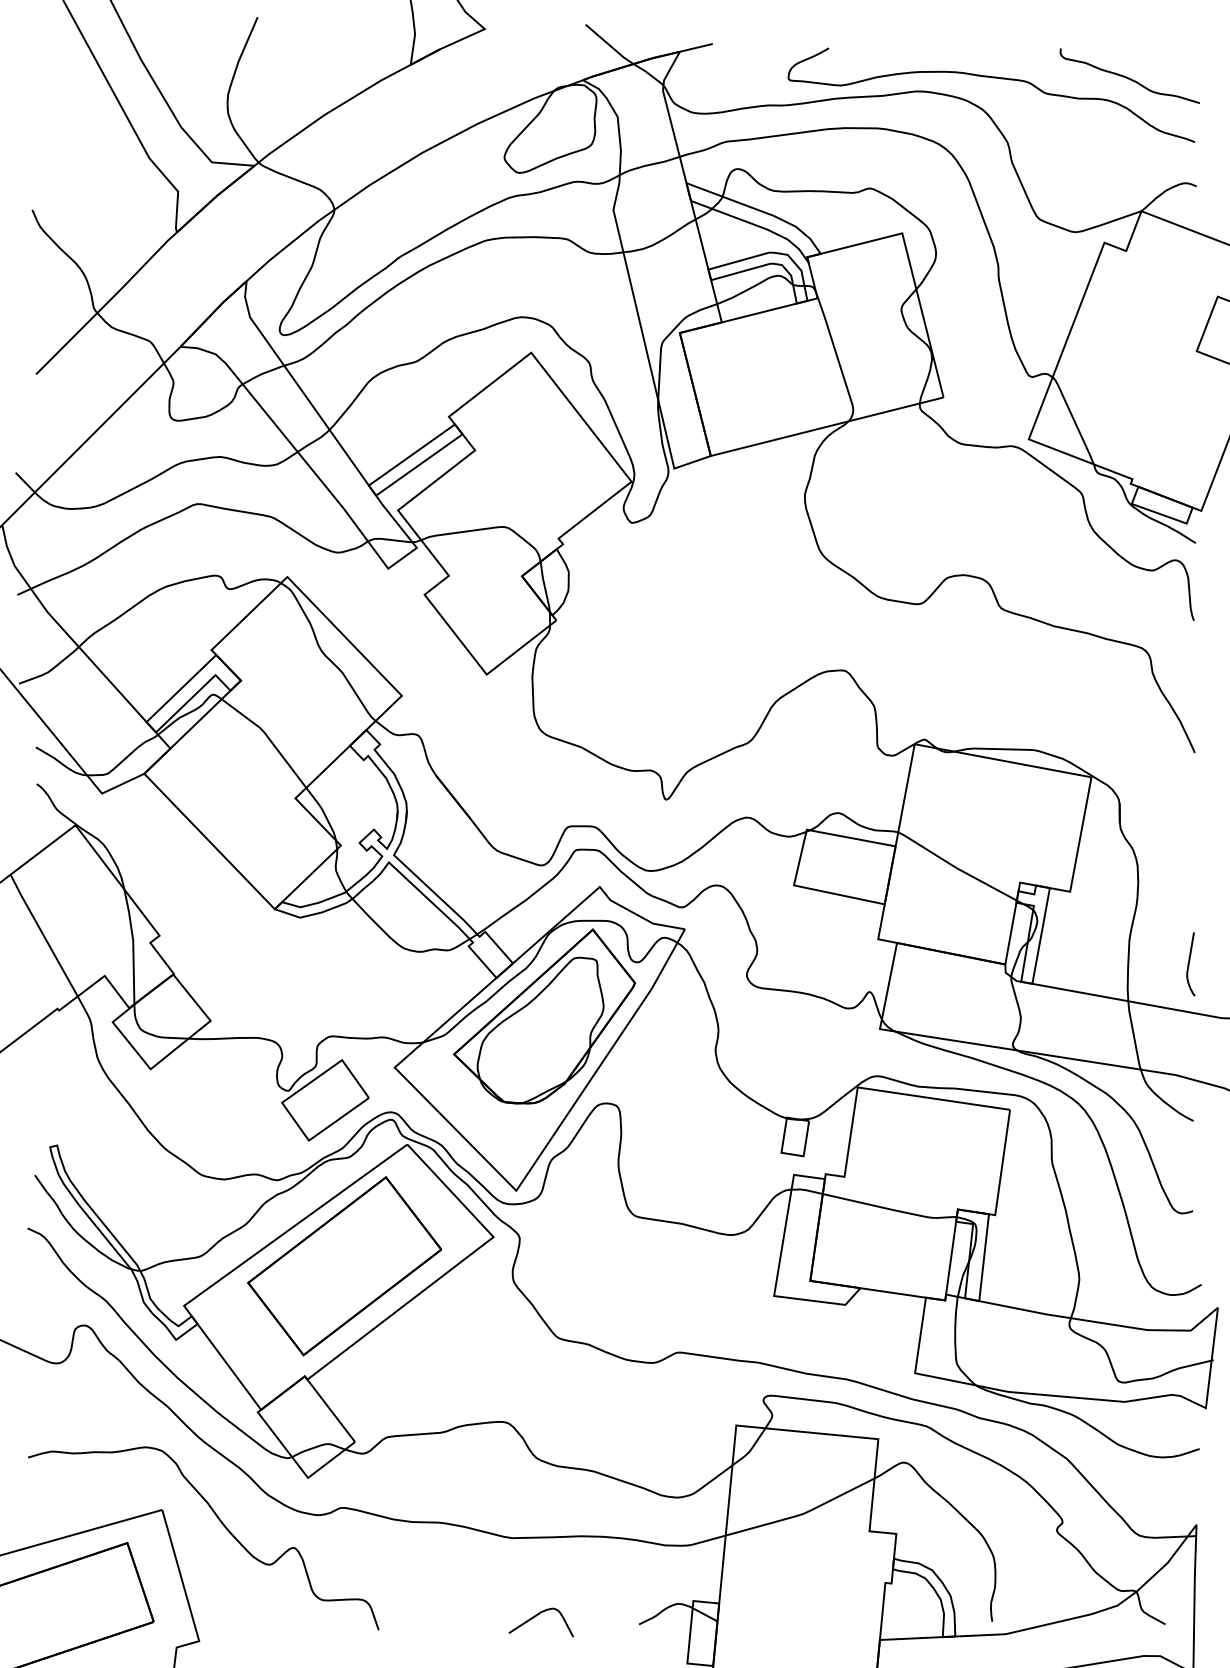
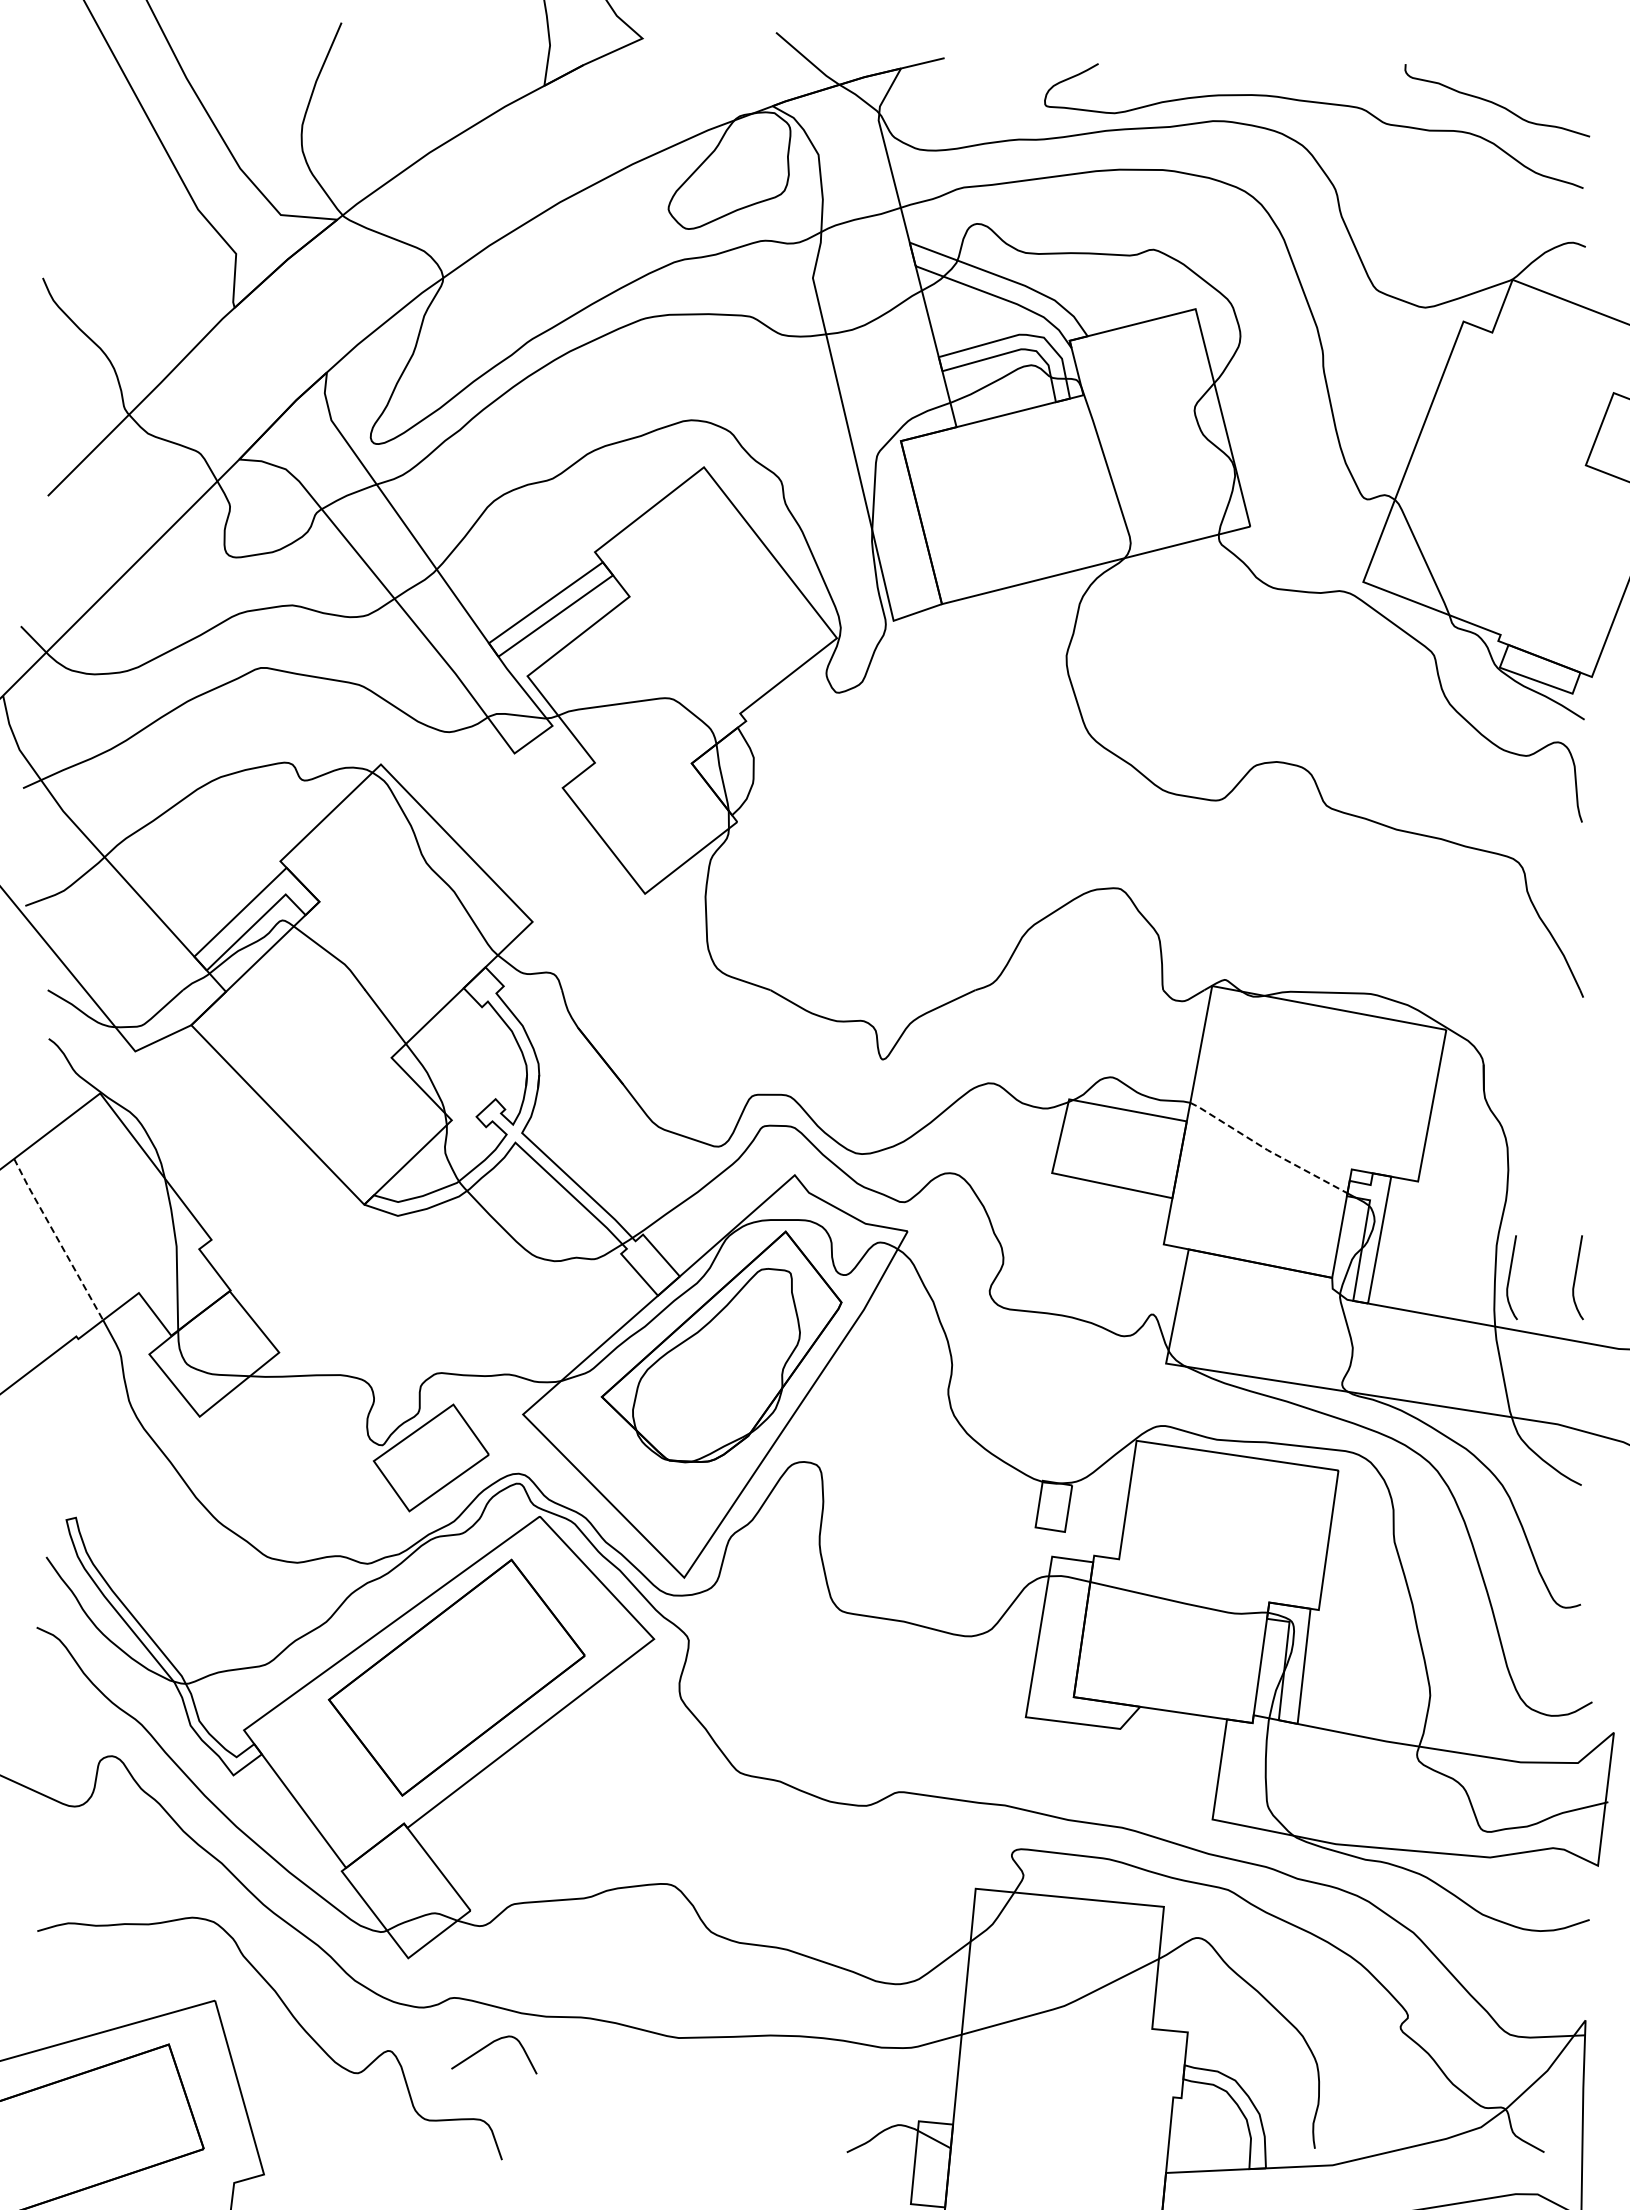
line: (956, 868) -> (1267, 1150), solid -> dashed
line: (43, 935) -> (57, 1239), solid -> dashed
curve: (1139, 963) -> (1510, 1276), added
curve: (536, 1616) -> (488, 2046), moved

